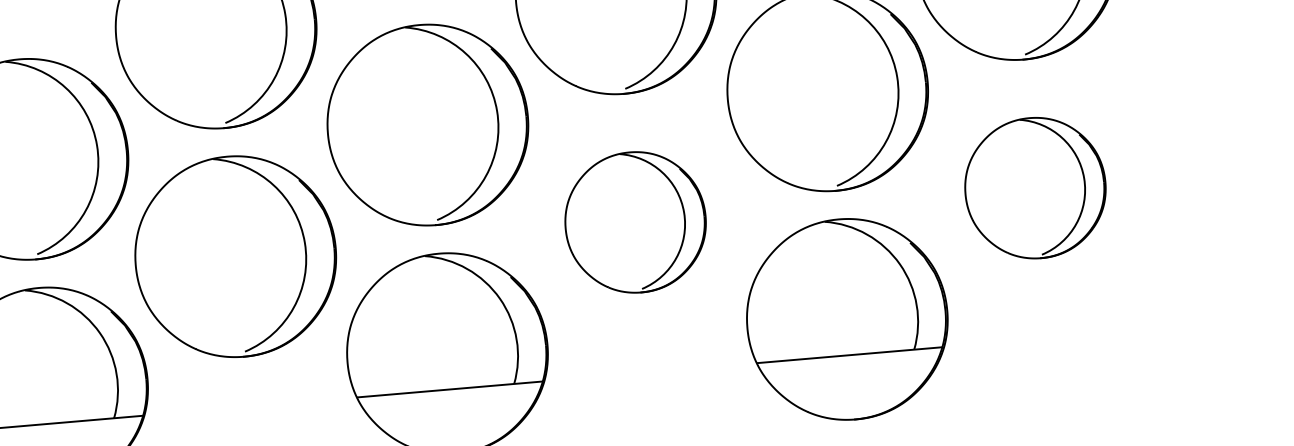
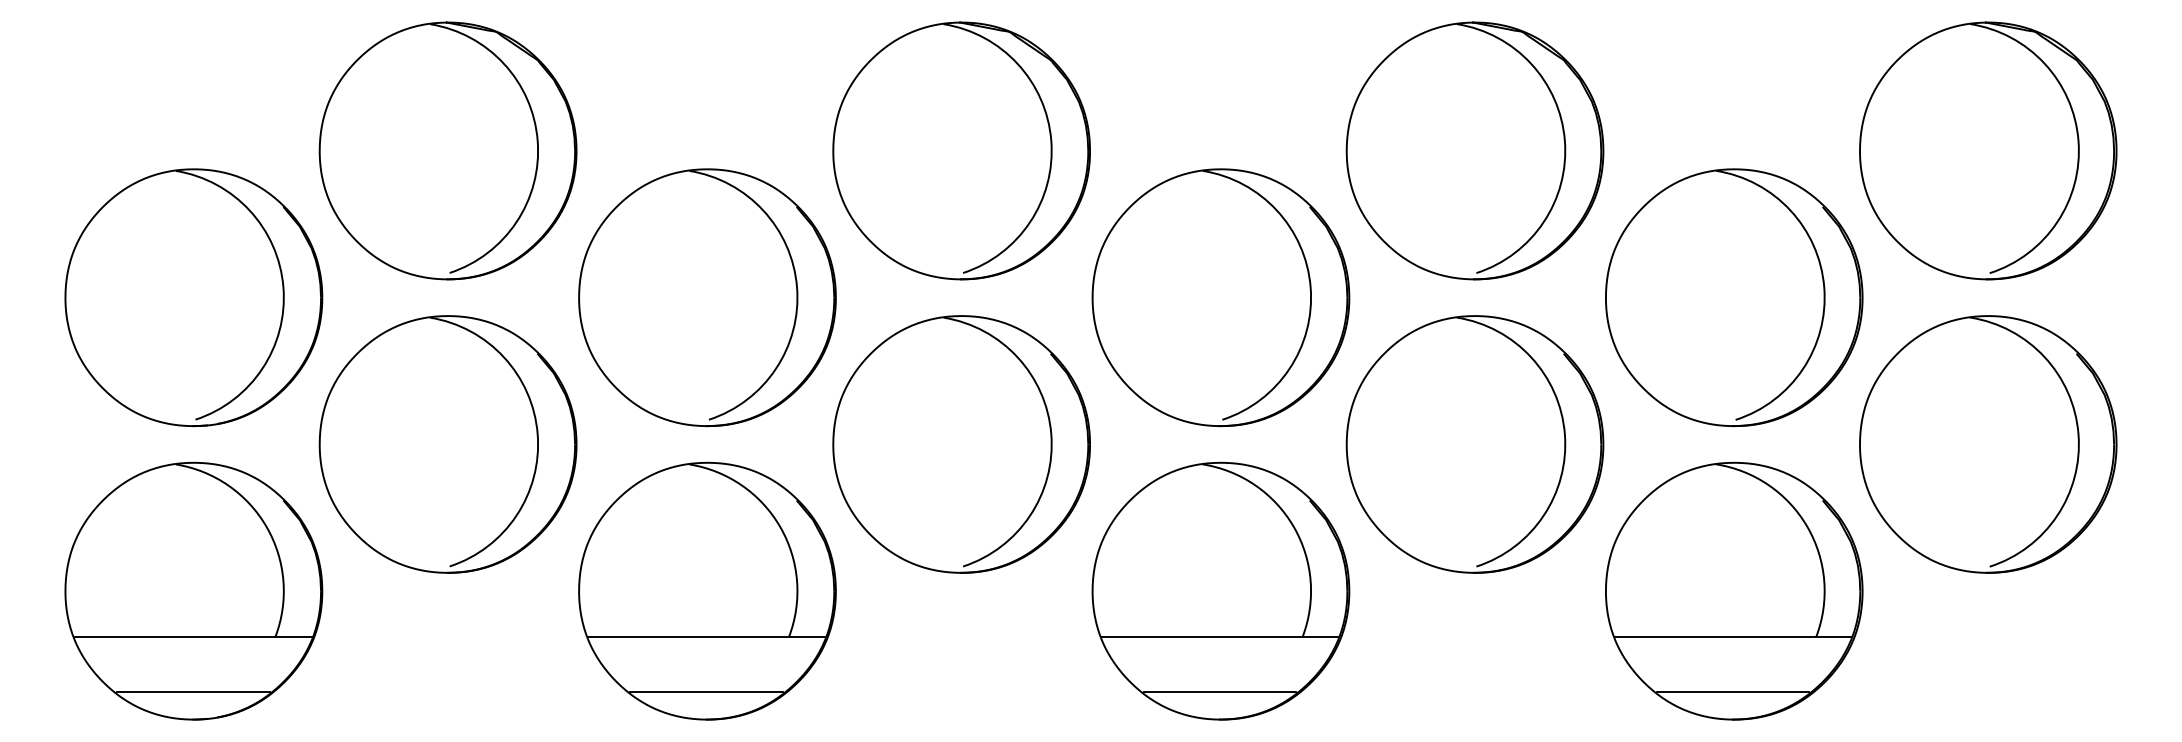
part: (1035, 188) -> (1988, 444), size x1.43
part: (635, 222) -> (1474, 444), size x1.43
line: (853, 398) -> (1733, 692), added
line: (453, 432) -> (1219, 692), added

